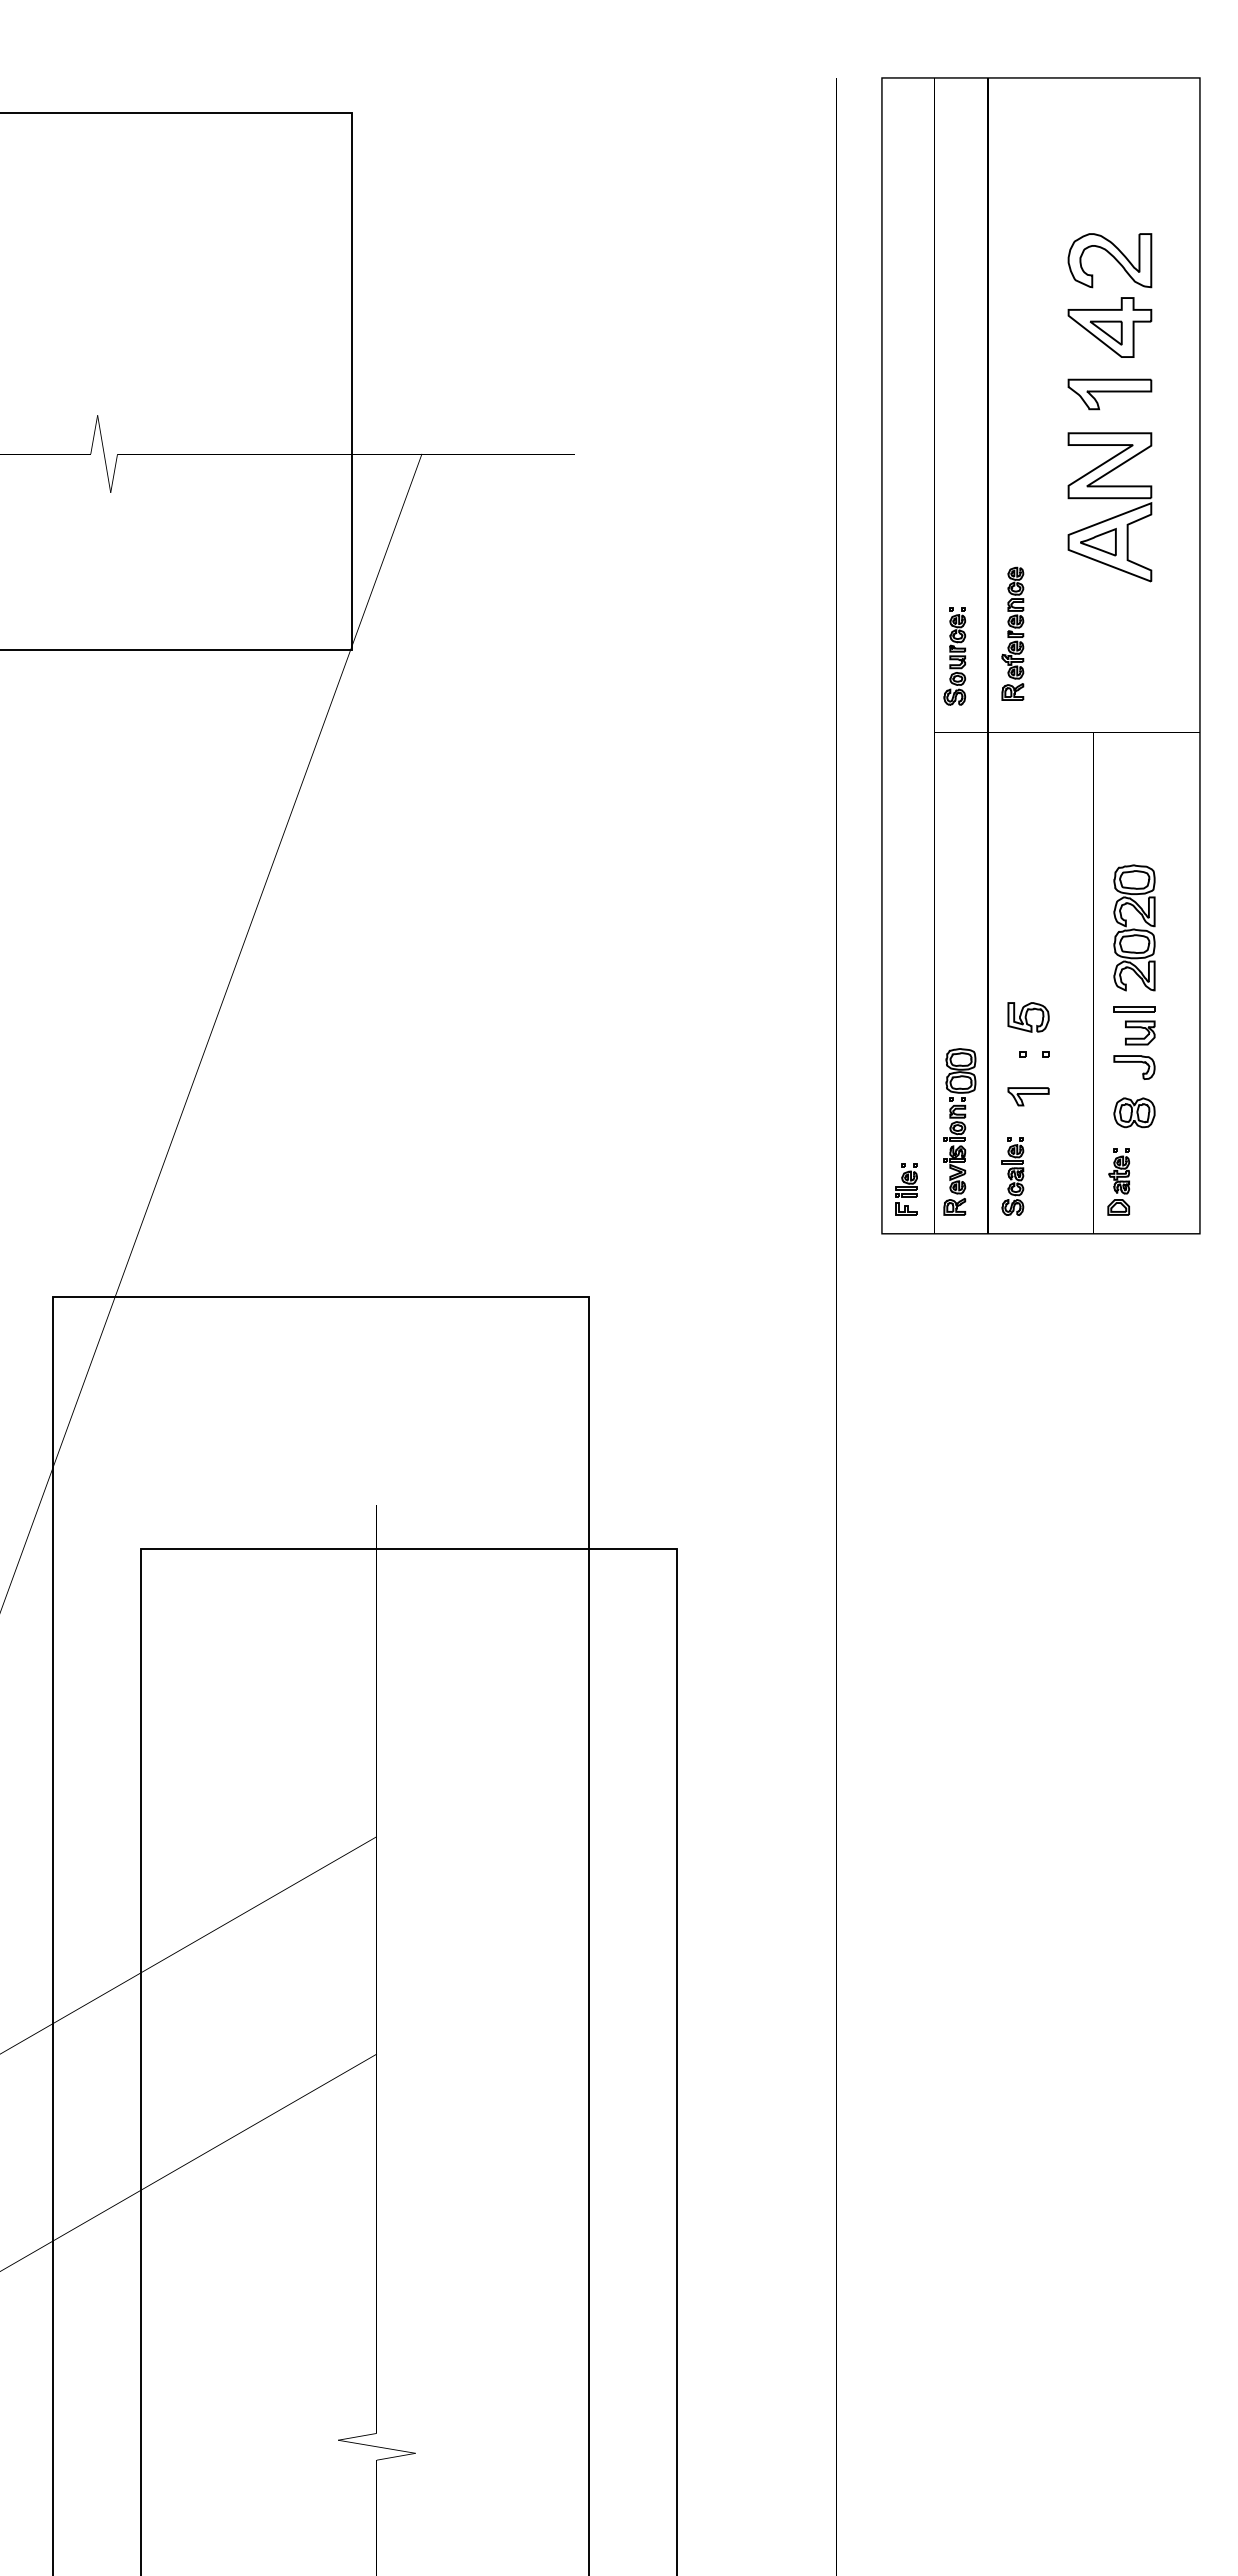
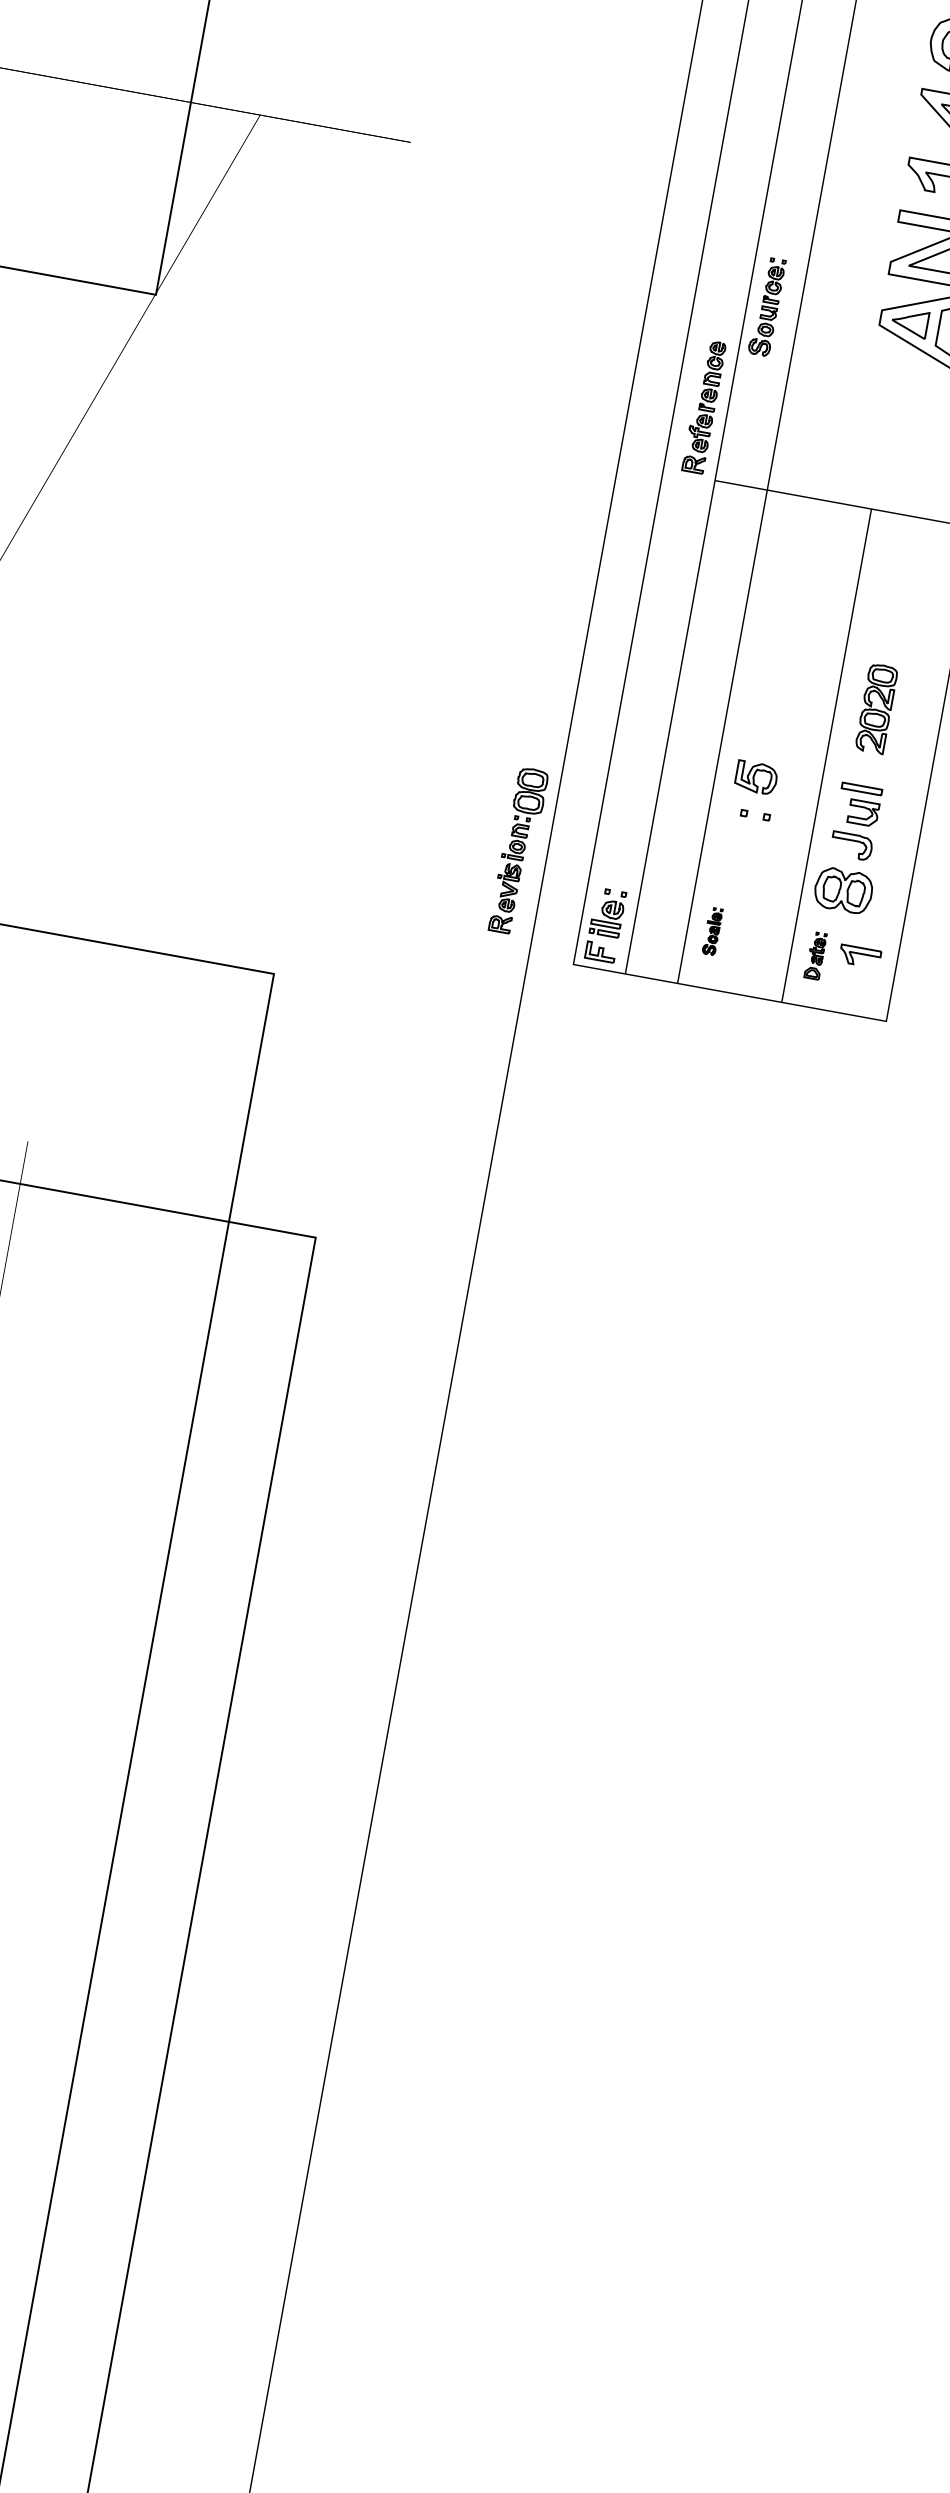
part: (1012, 633) -> (703, 406), moved
part: (954, 656) -> (766, 307), moved
part: (1134, 927) -> (876, 708), size x0.7
part: (1028, 1096) -> (860, 956), moved
part: (1134, 1112) -> (843, 890), size x1.4
part: (959, 1131) -> (518, 850), moved
part: (1012, 1176) -> (712, 931), size x0.6
part: (1118, 1181) -> (815, 955), size x0.7
part: (906, 1189) -> (605, 925), size x1.4

